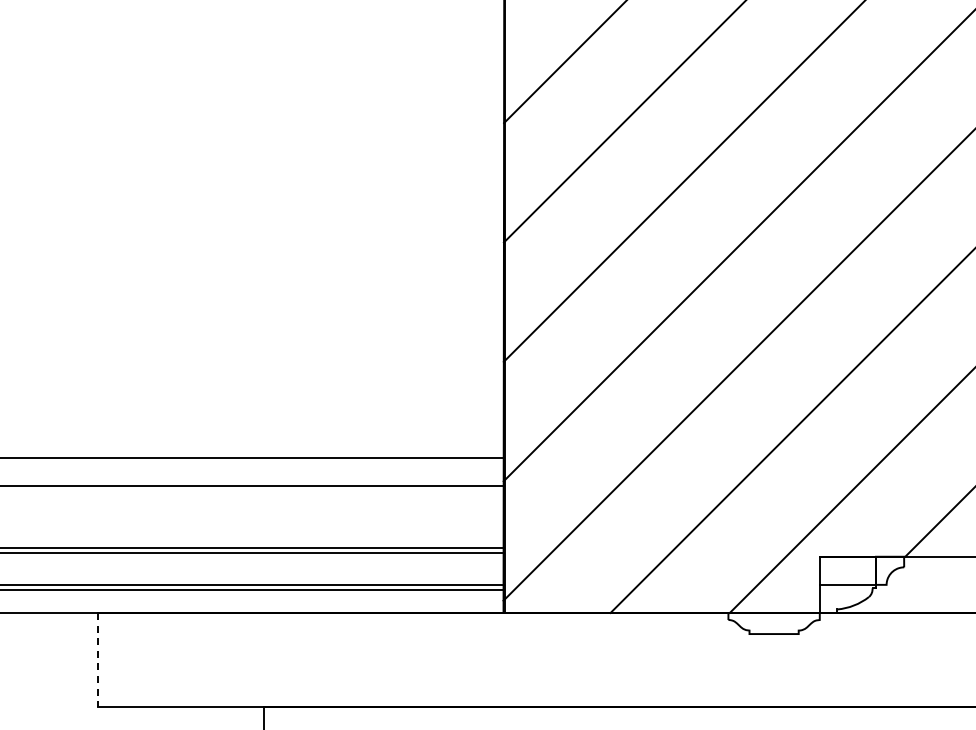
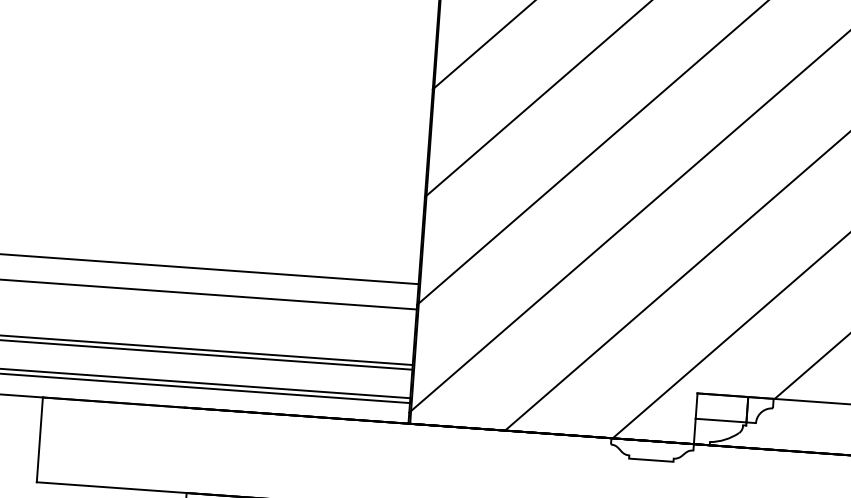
line: (98, 659) -> (39, 439), dashed -> solid

